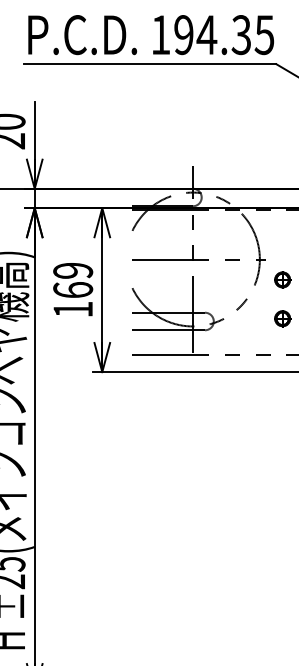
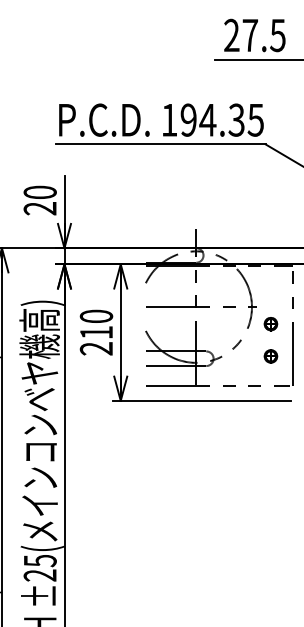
text: (73, 289) -> (96, 332), 169 -> 210

